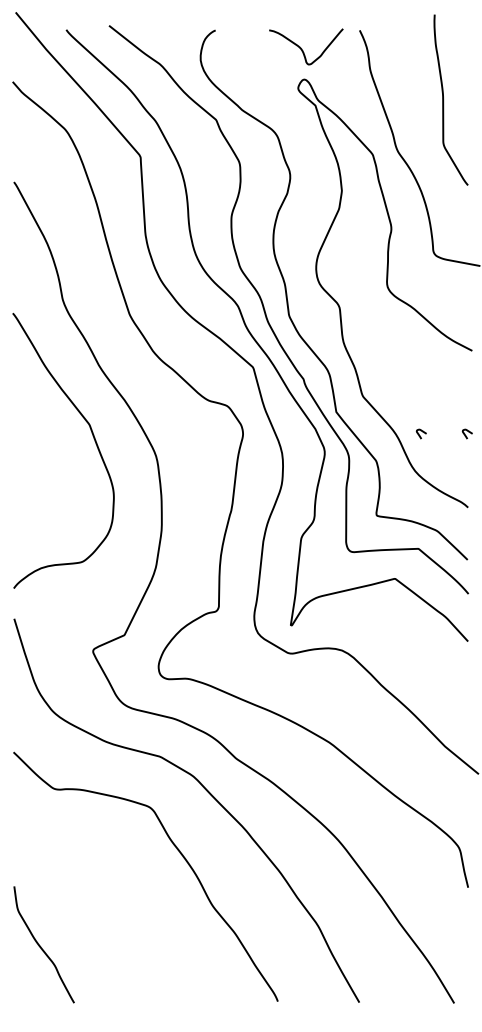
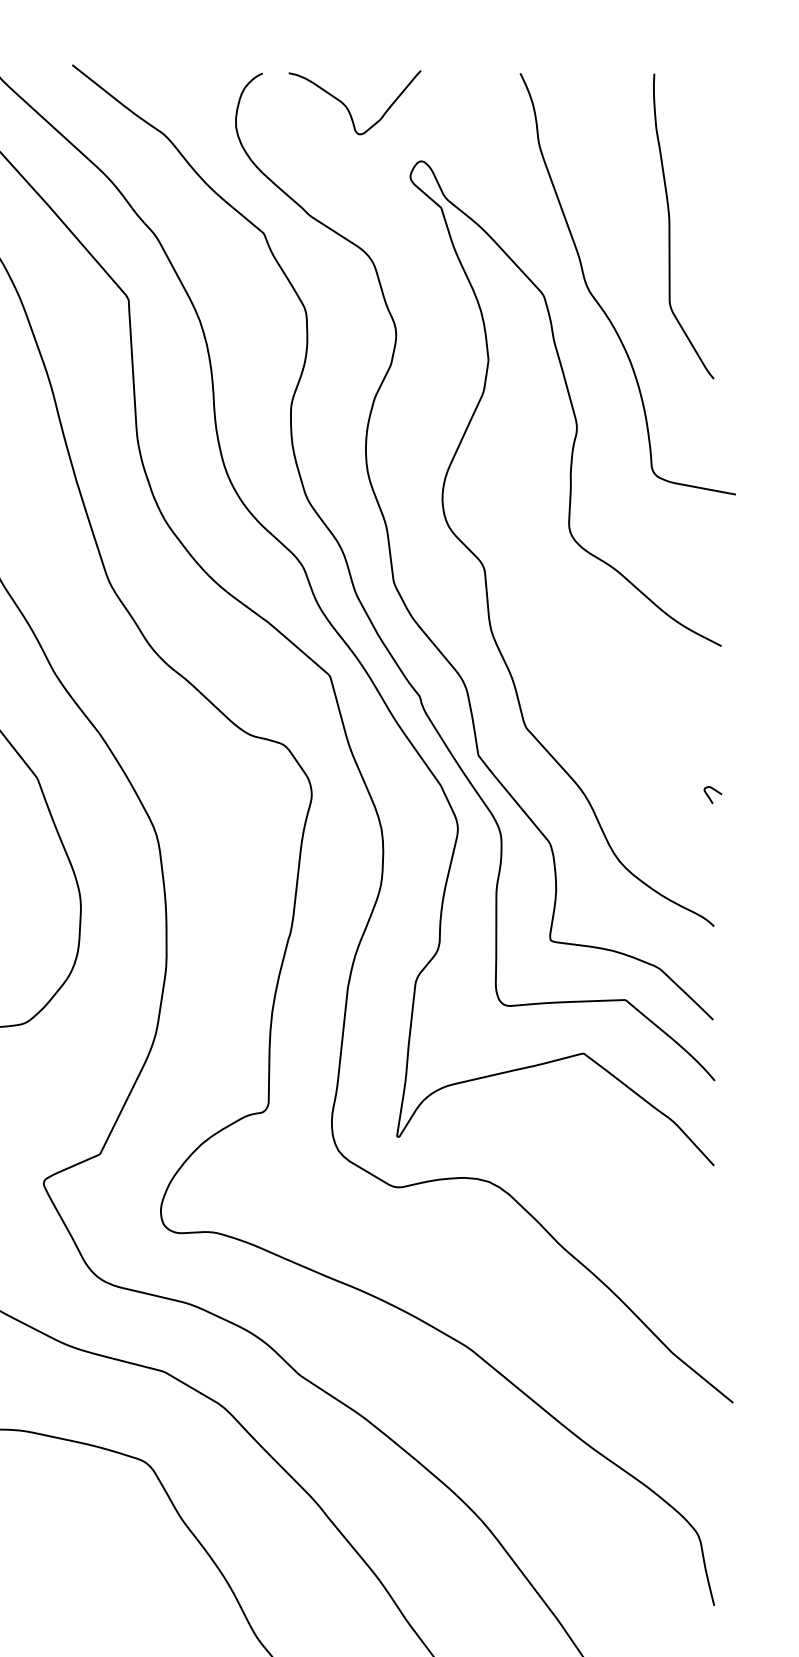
curve: (302, 49) -> (348, 107), moved
curve: (444, 99) -> (671, 225), moved
curve: (419, 433) -> (627, 793), removed

